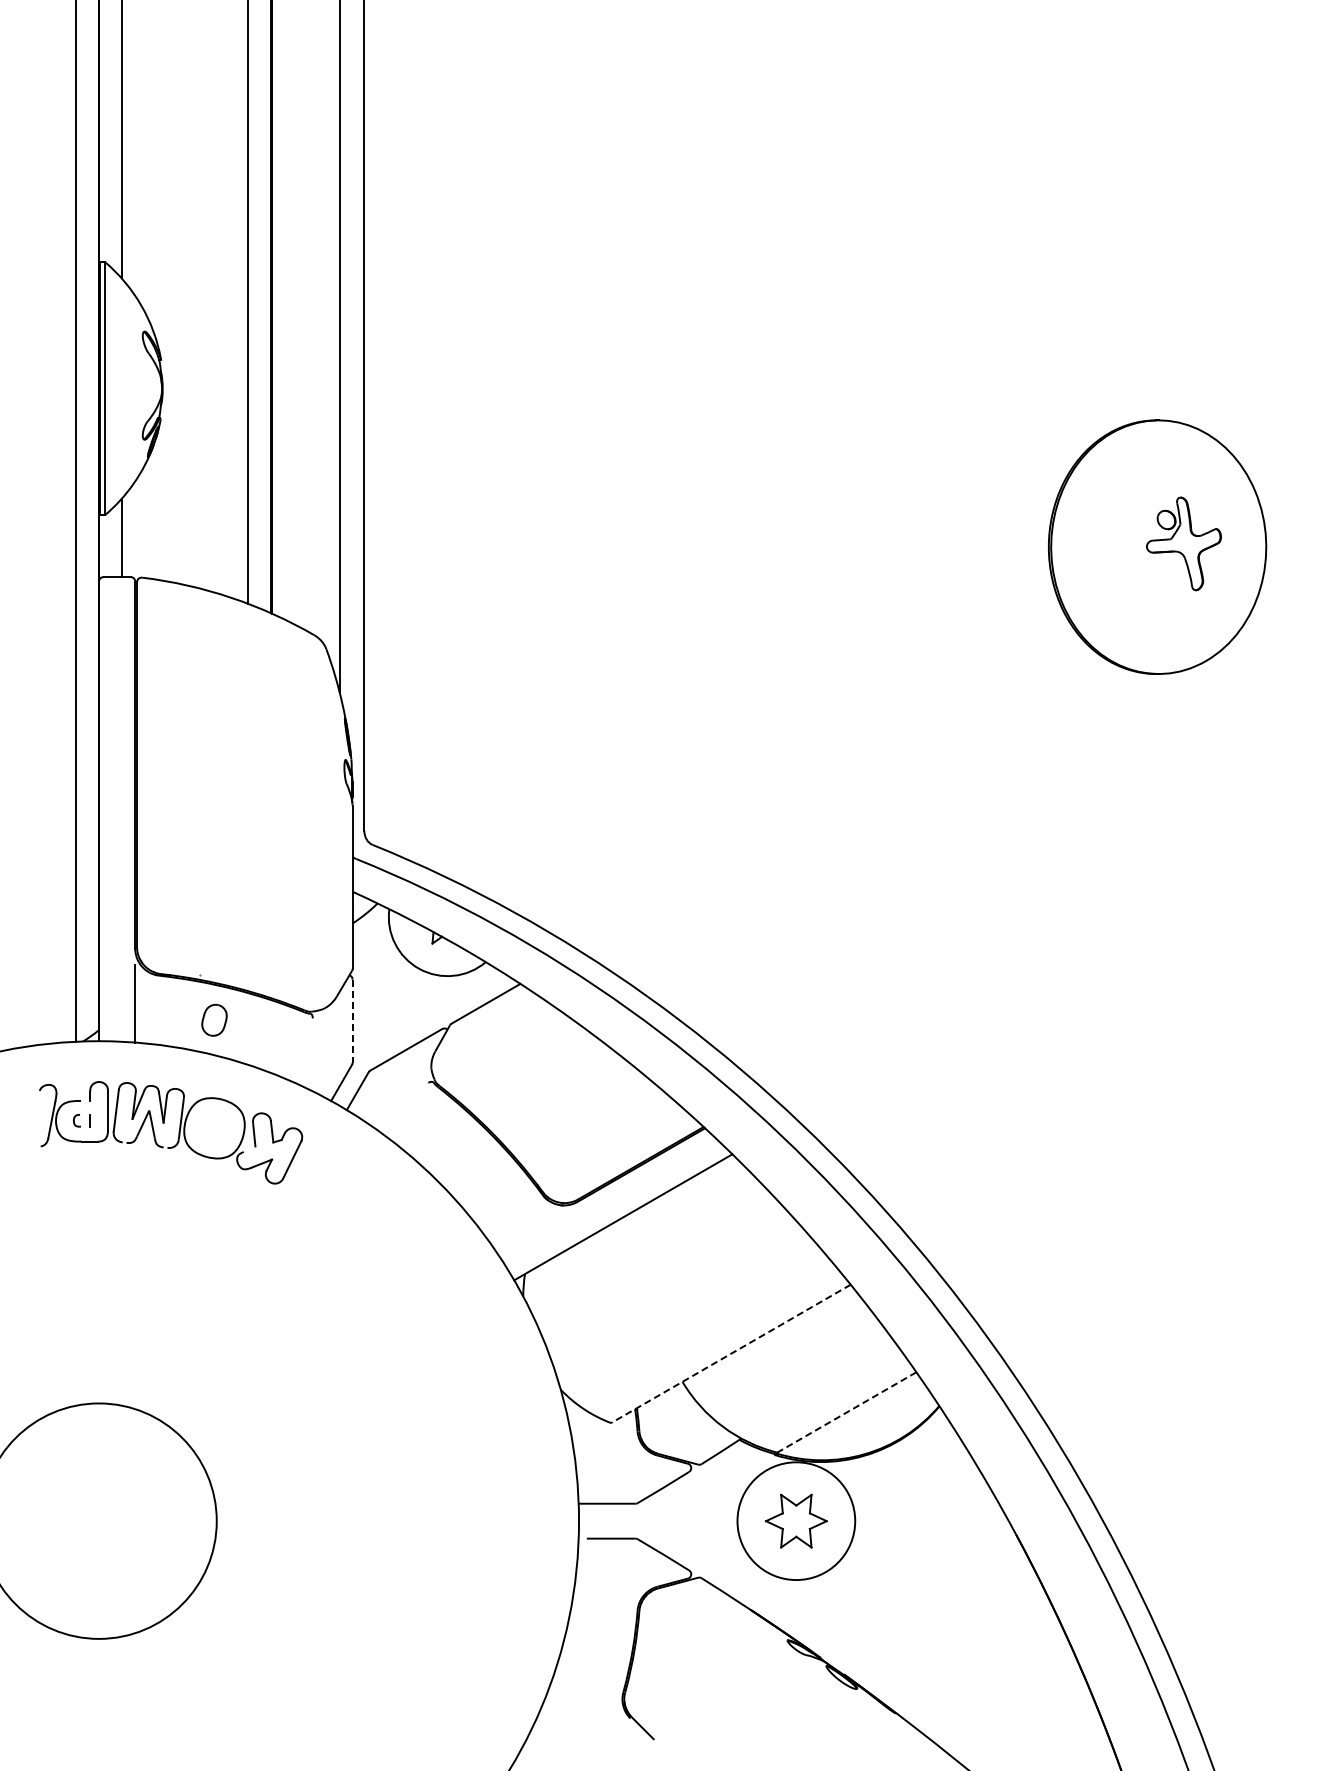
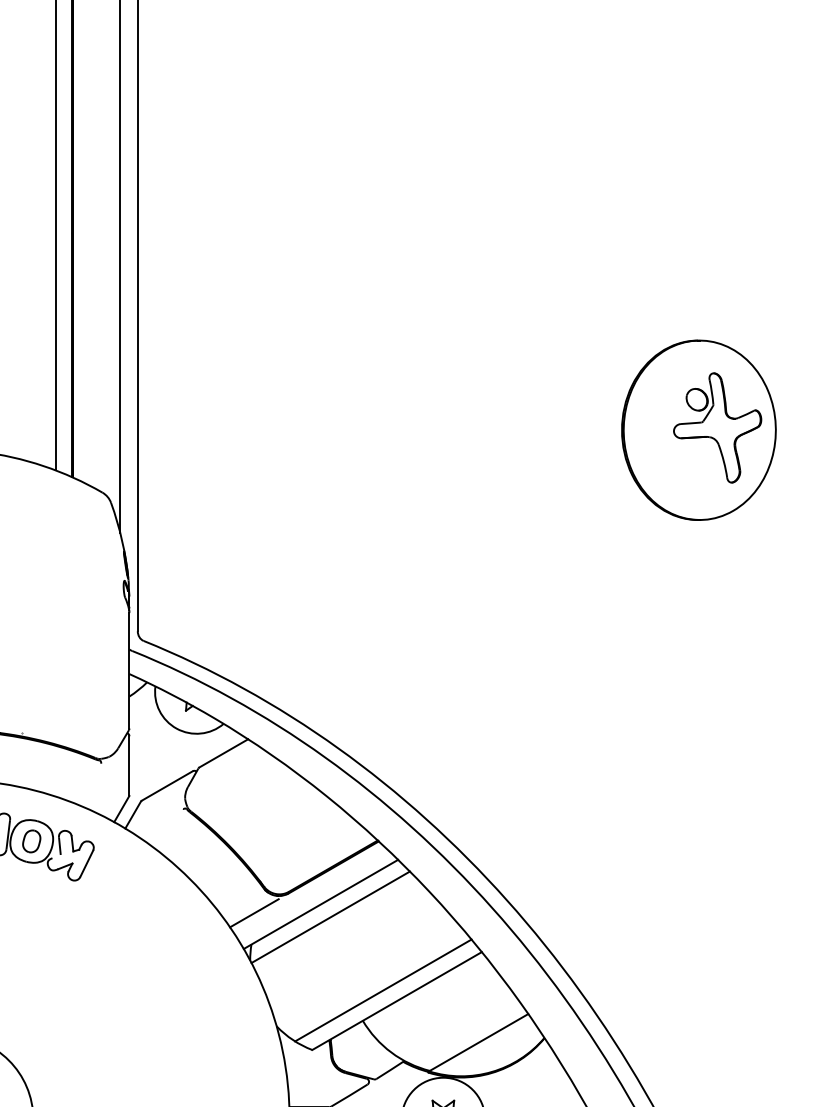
part: (1183, 543) -> (717, 427), size x1.67
part: (214, 1019) -> (31, 840), moved
line: (352, 1021) -> (129, 765), dashed -> solid
line: (528, 1229) -> (253, 913), added
line: (637, 1235) -> (331, 917), added
line: (711, 1338) -> (383, 990), added
line: (730, 1354) -> (396, 1001), dashed -> solid
line: (845, 1413) -> (478, 1043), dashed -> solid

